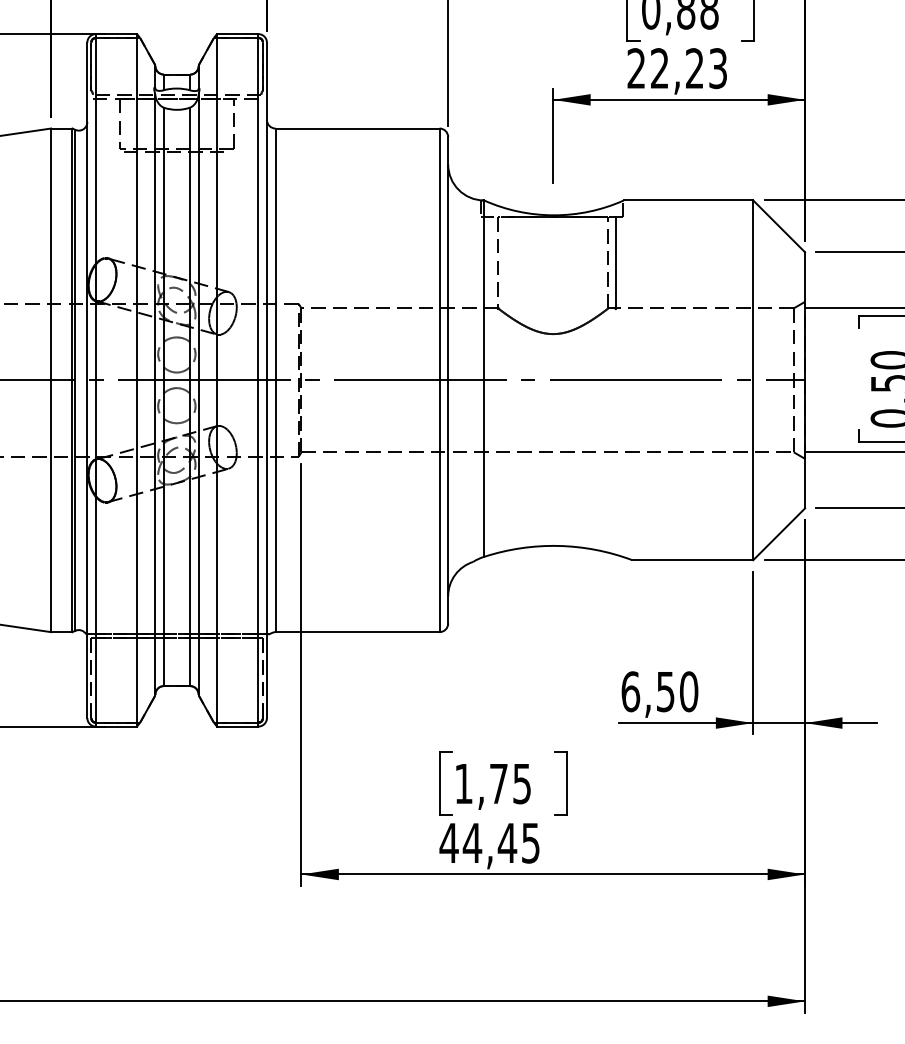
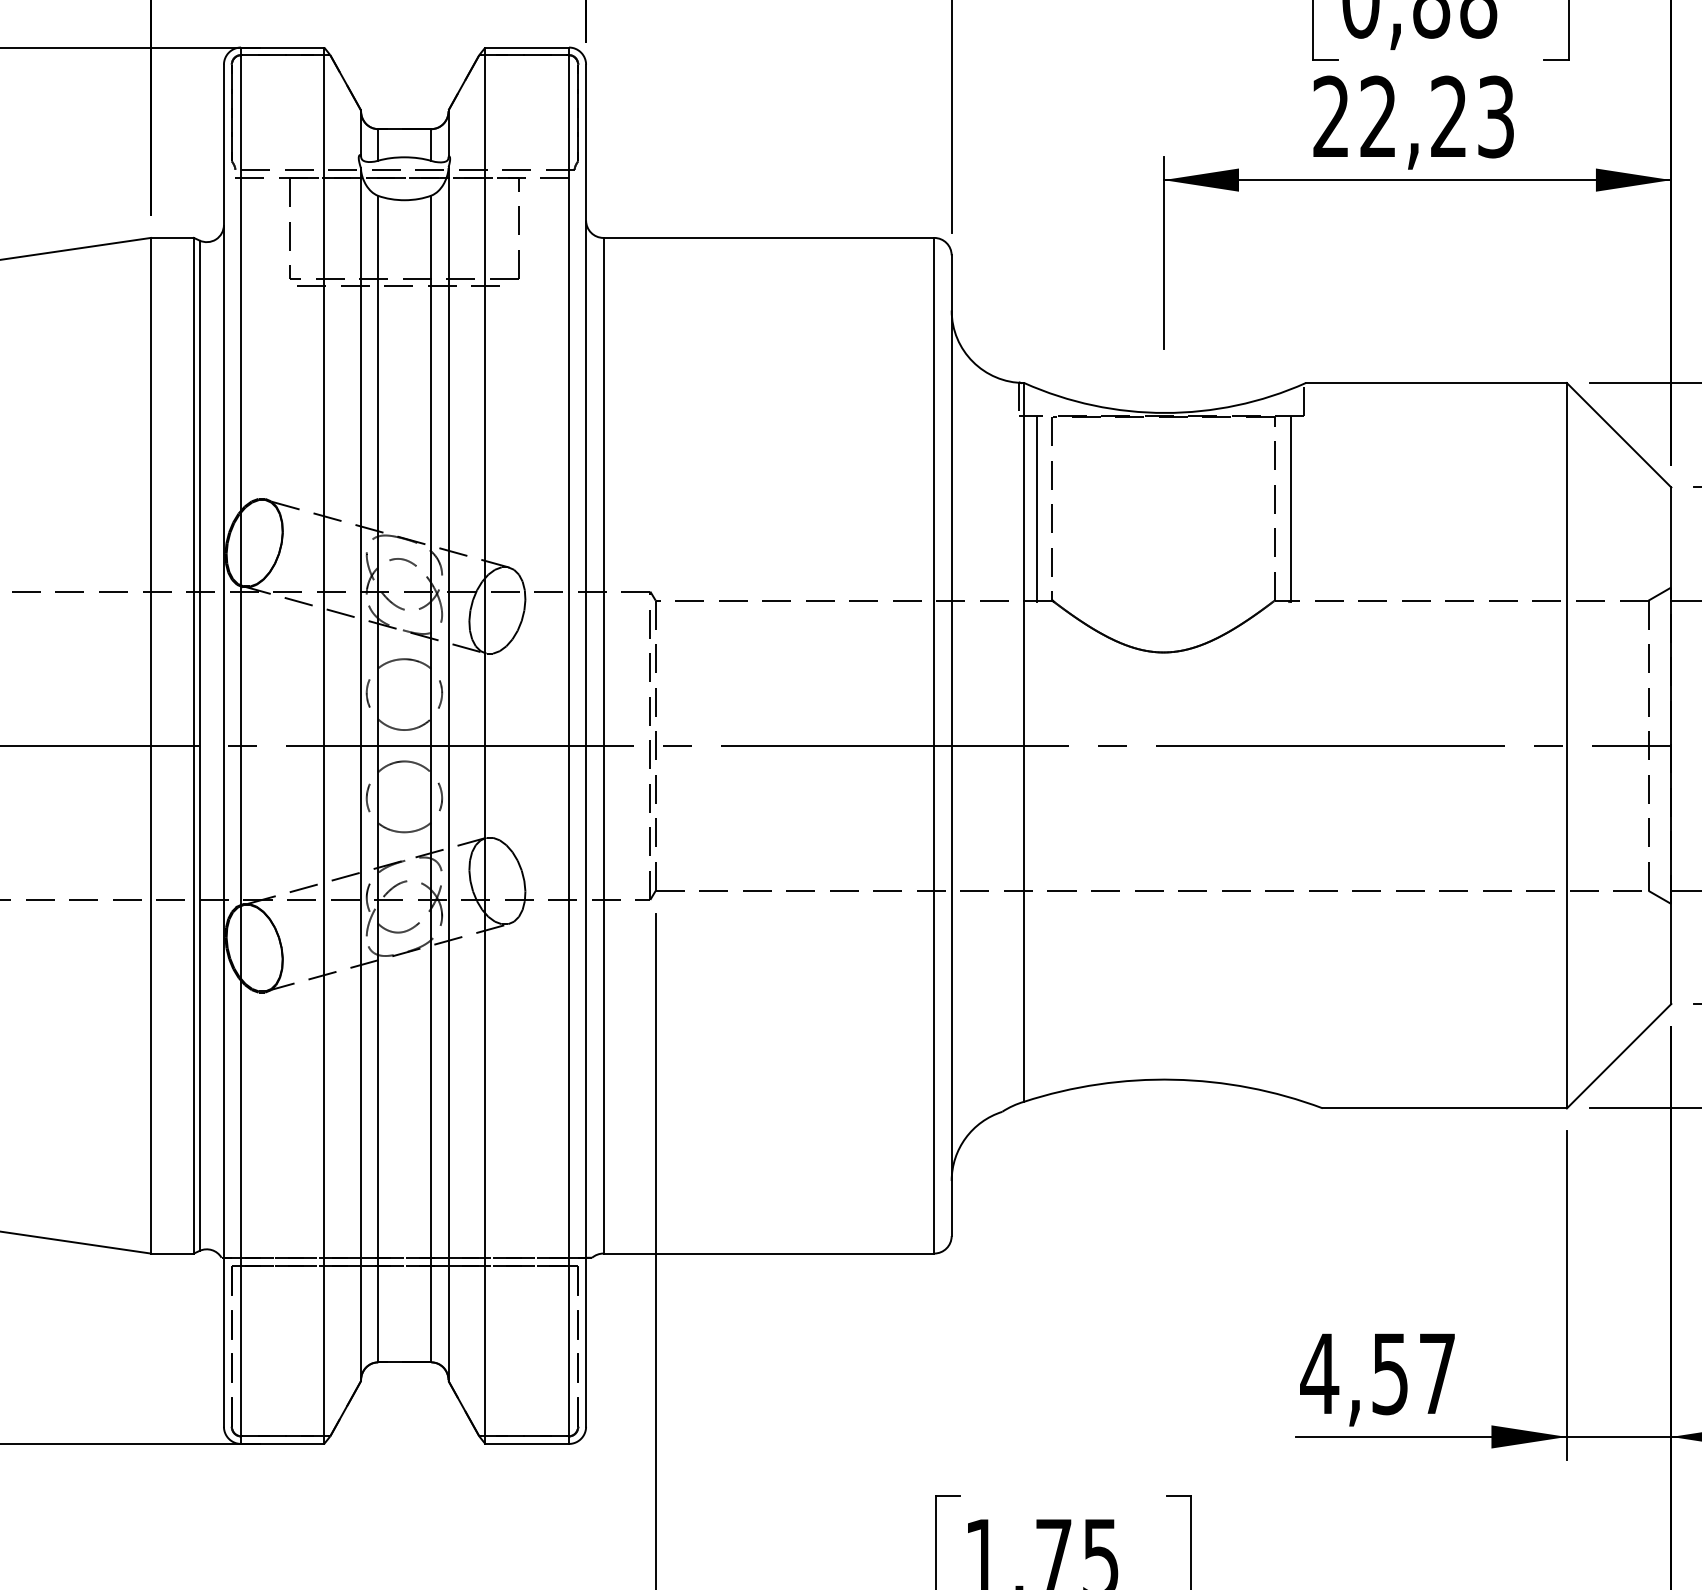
line: (490, 262) -> (1036, 508), added
text: (659, 691) -> (1377, 1373), 6,50 -> 4,57

